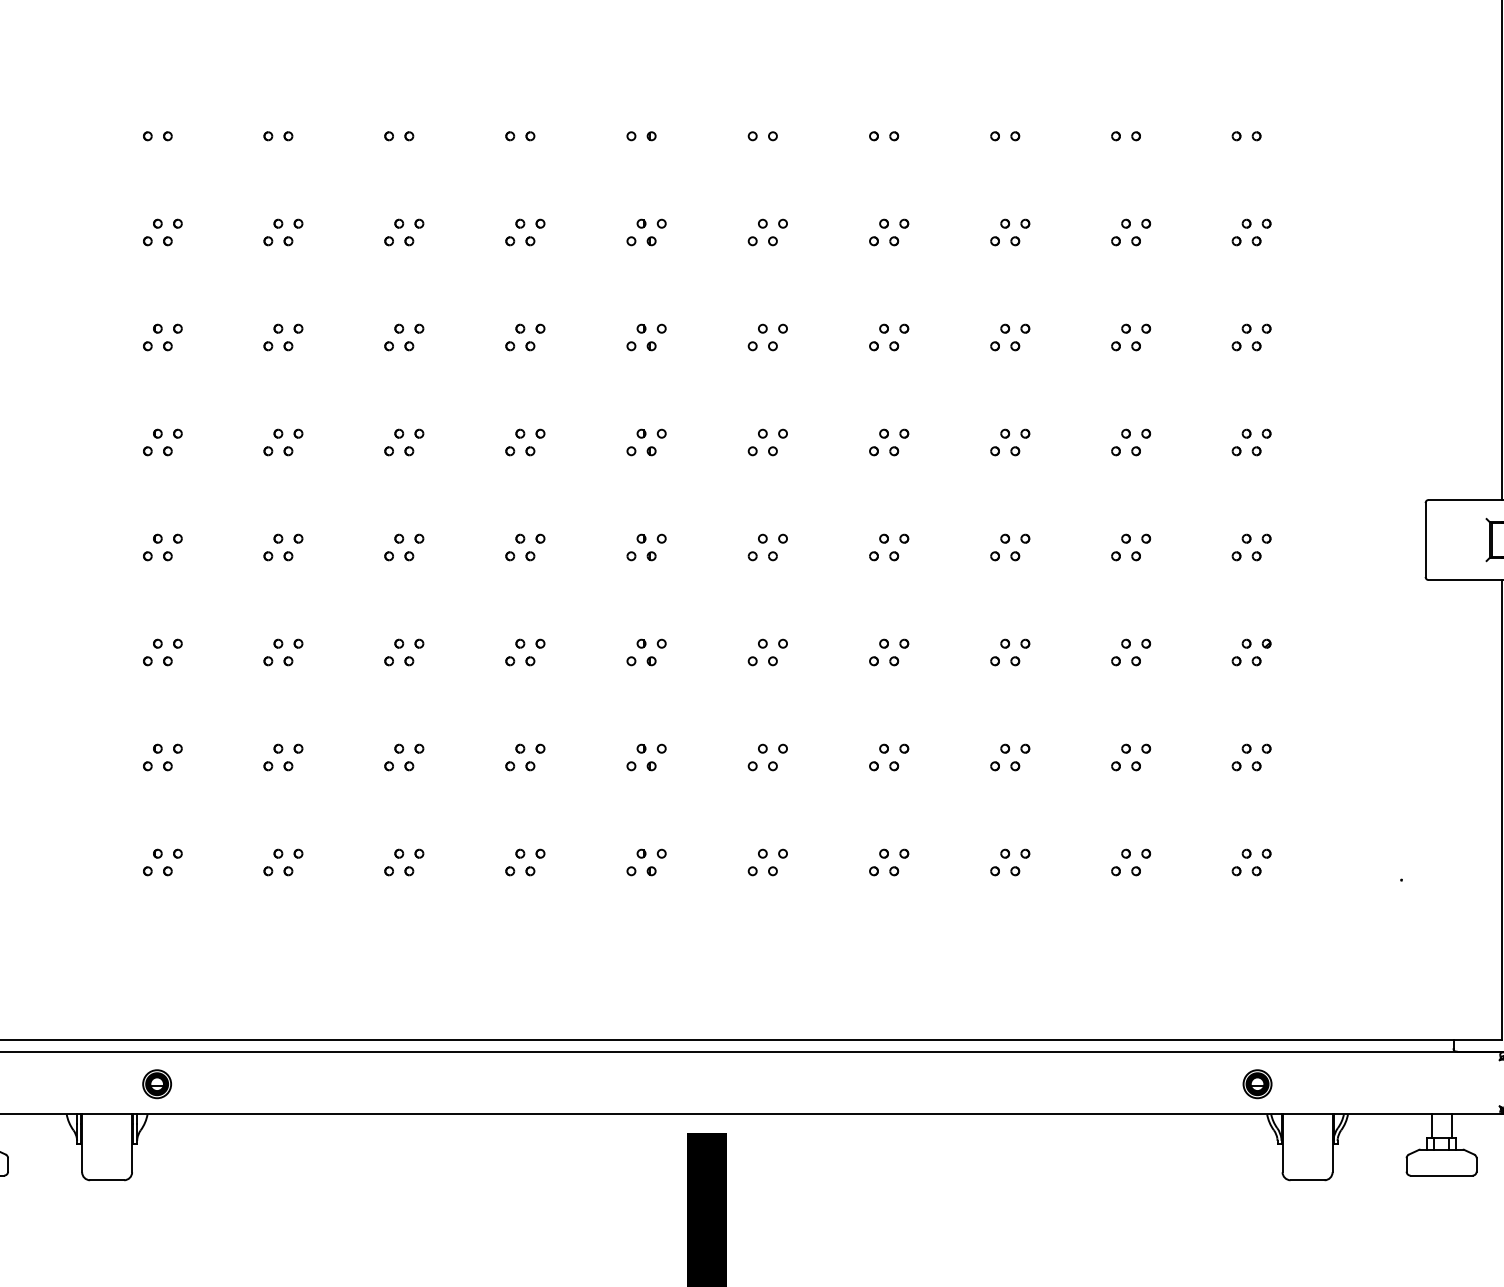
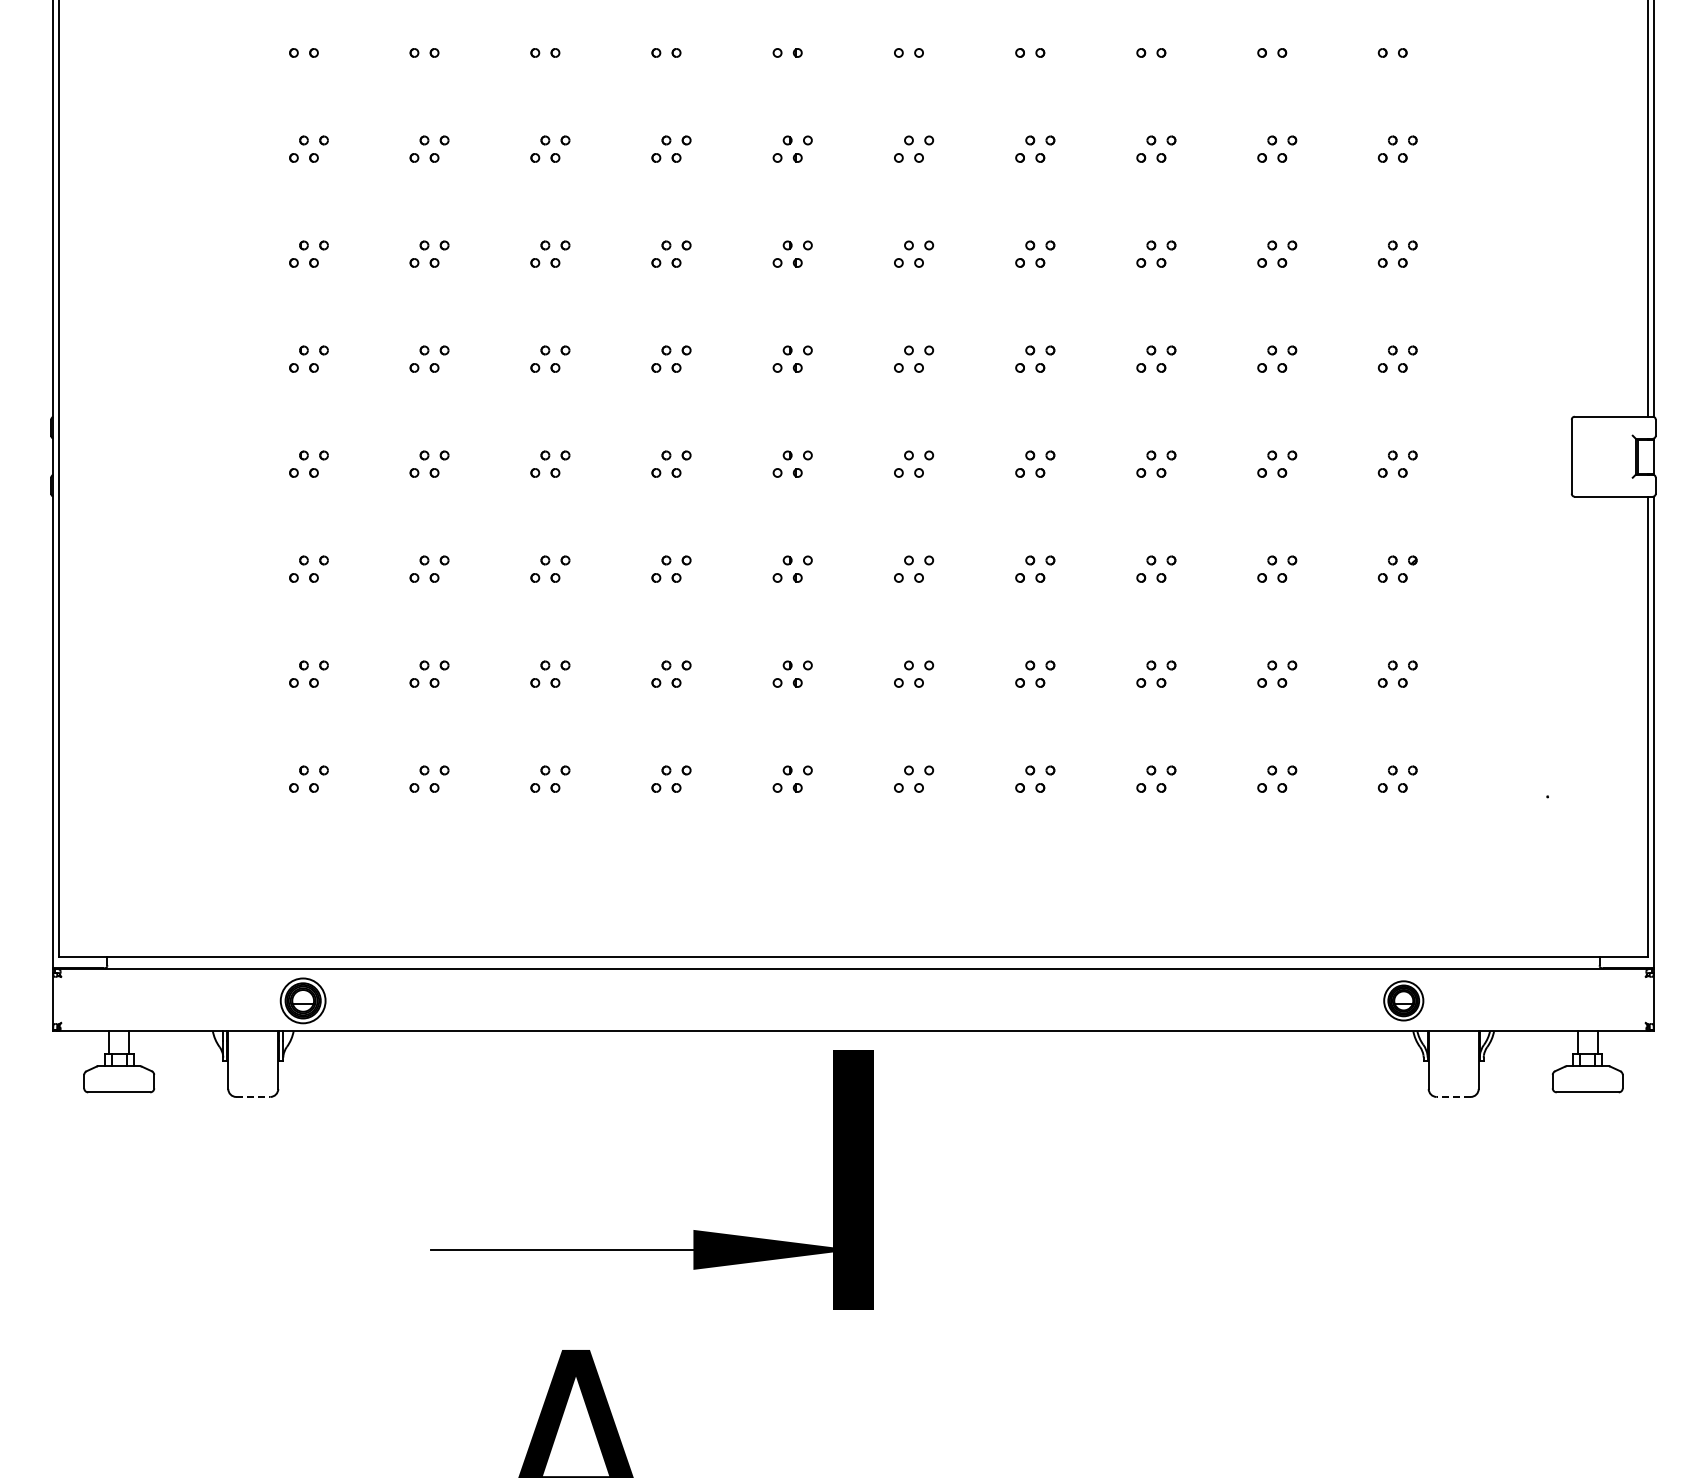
part: (157, 1083) -> (303, 1000), size x1.6
part: (1257, 1083) -> (1403, 1000), size x1.4
line: (107, 1179) -> (253, 1096), solid -> dashed
line: (1307, 1179) -> (1453, 1096), solid -> dashed

